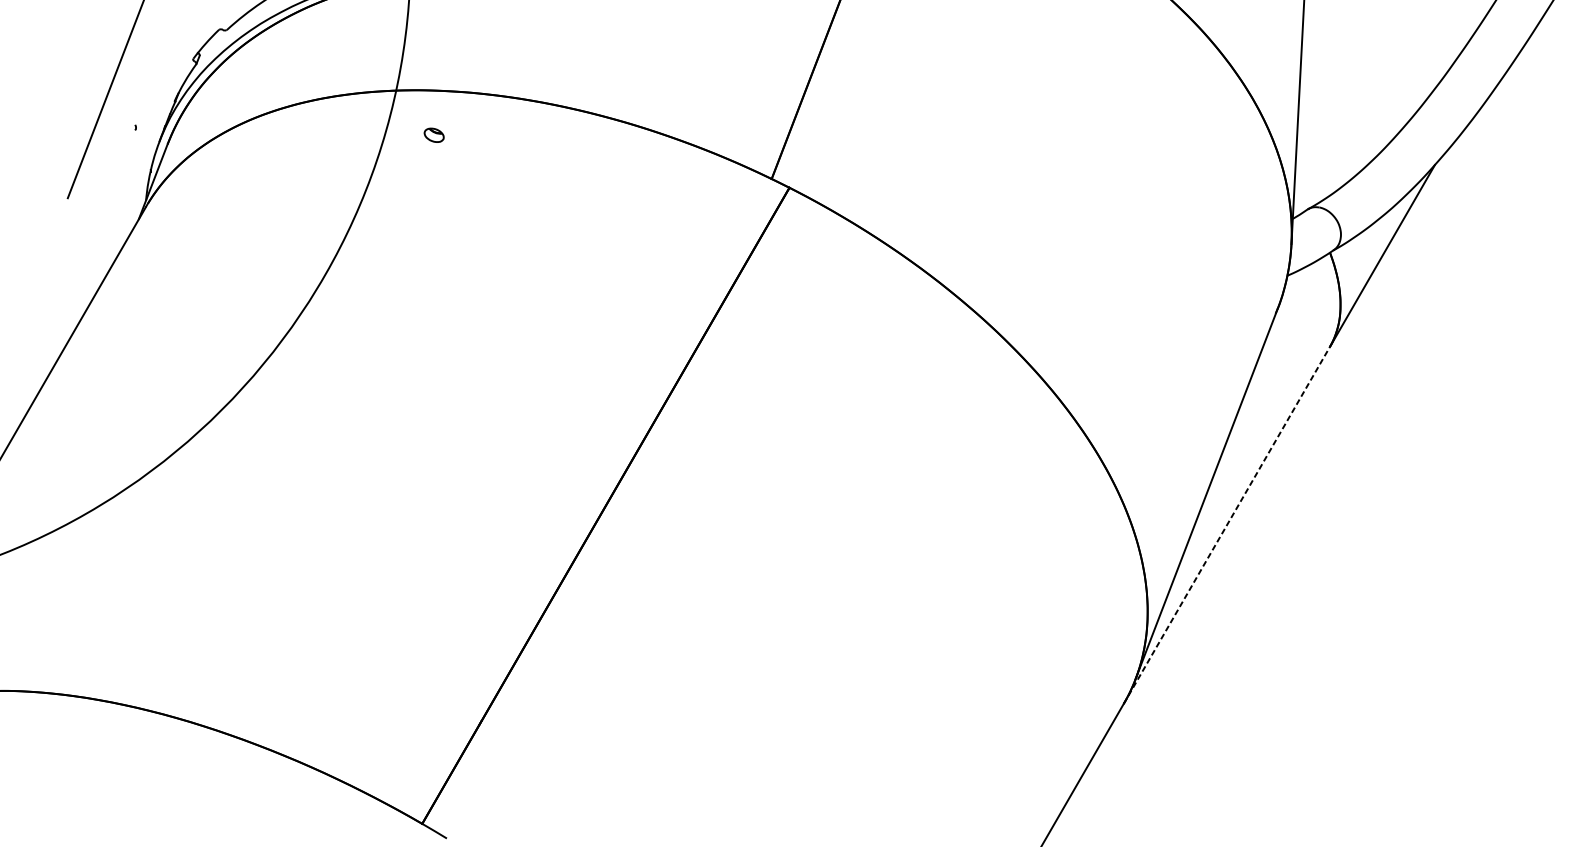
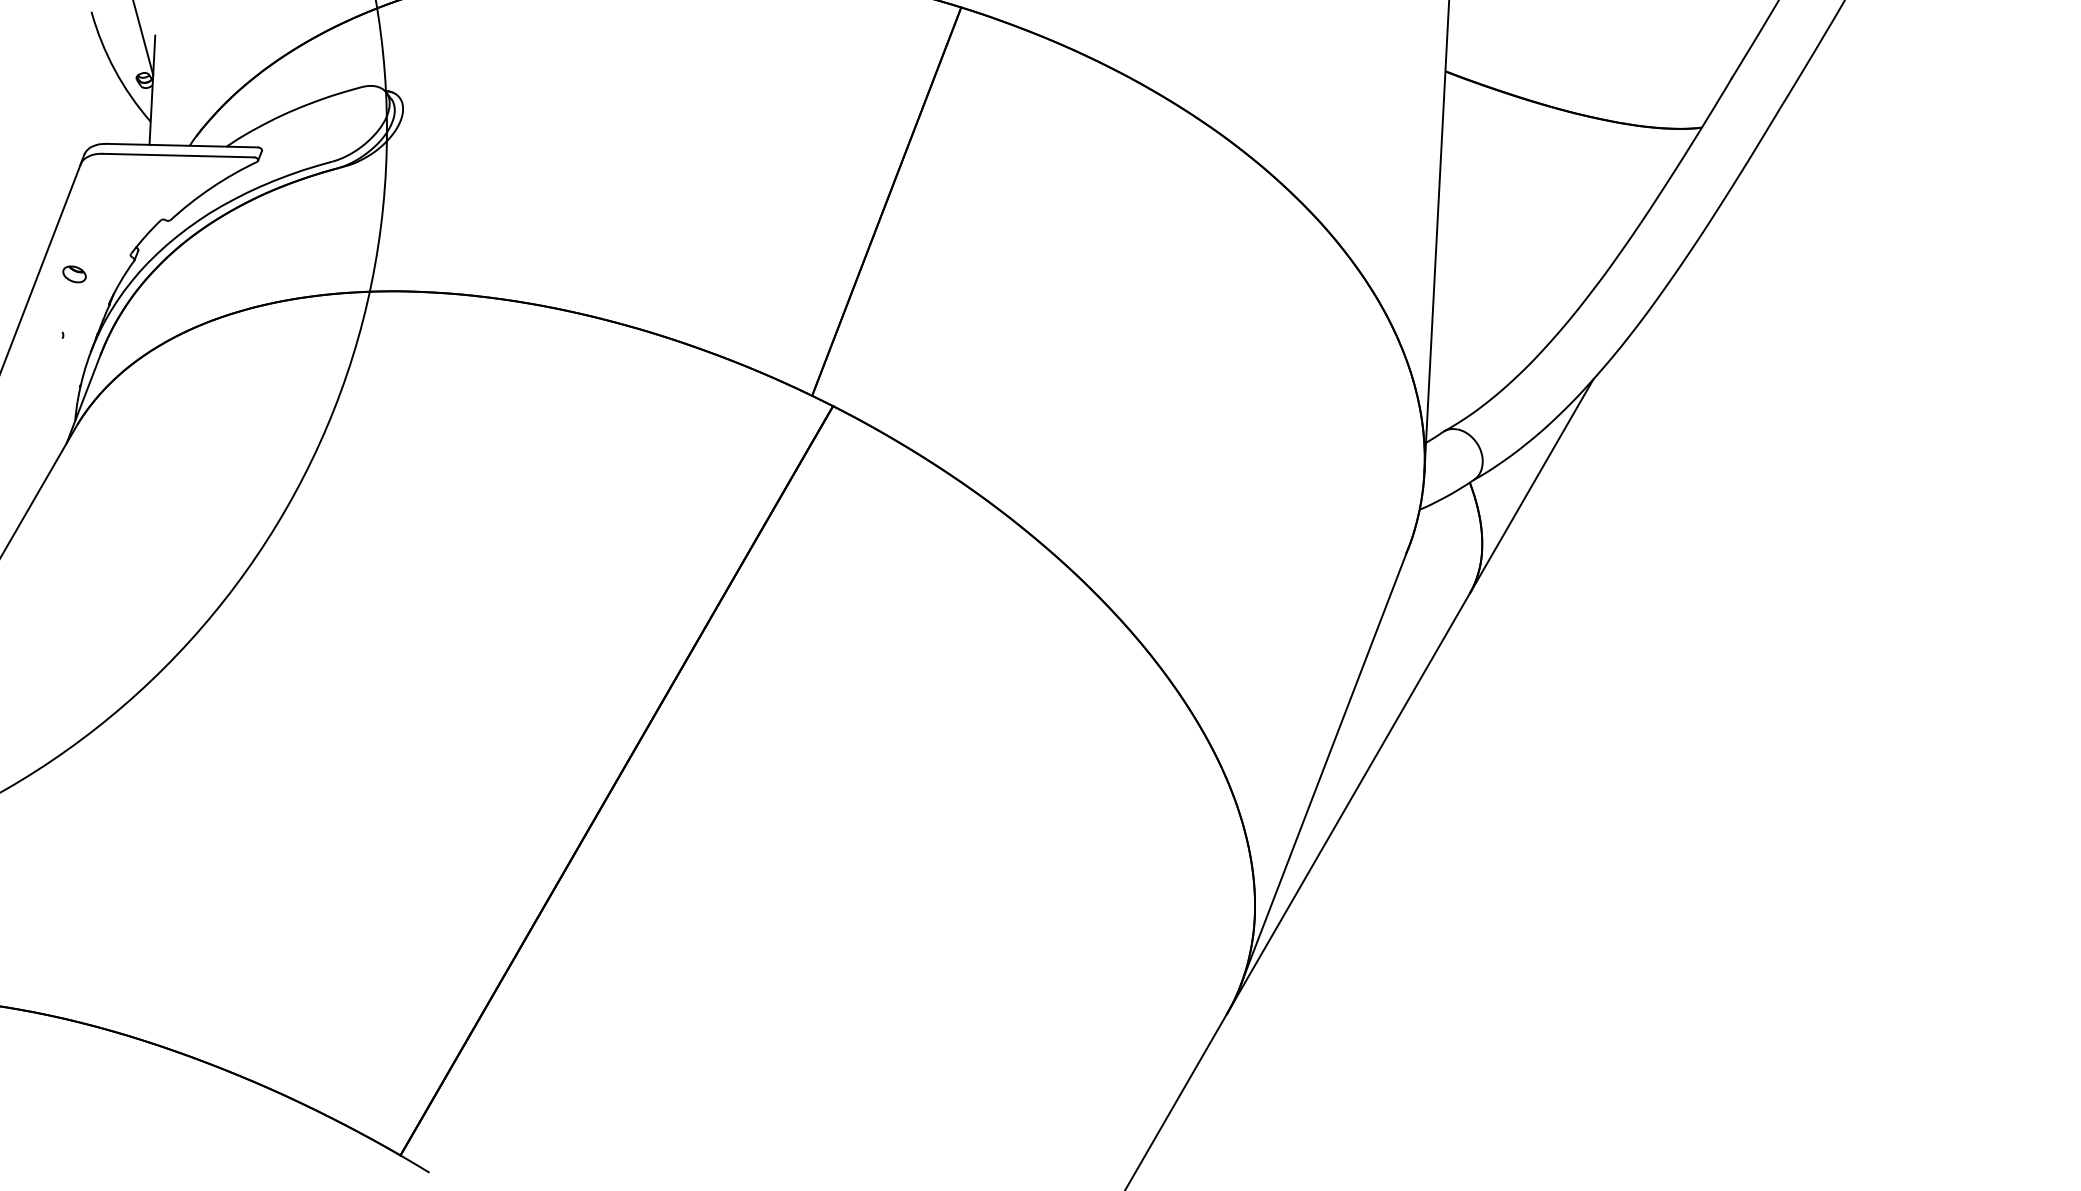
part: (434, 135) -> (74, 274), moved
line: (1227, 525) -> (1348, 803), dashed -> solid

